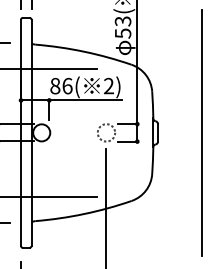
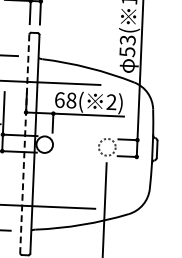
text: (61, 85) -> (65, 99), 86( -> 68(
line: (21, 133) -> (25, 144), solid -> dashed

